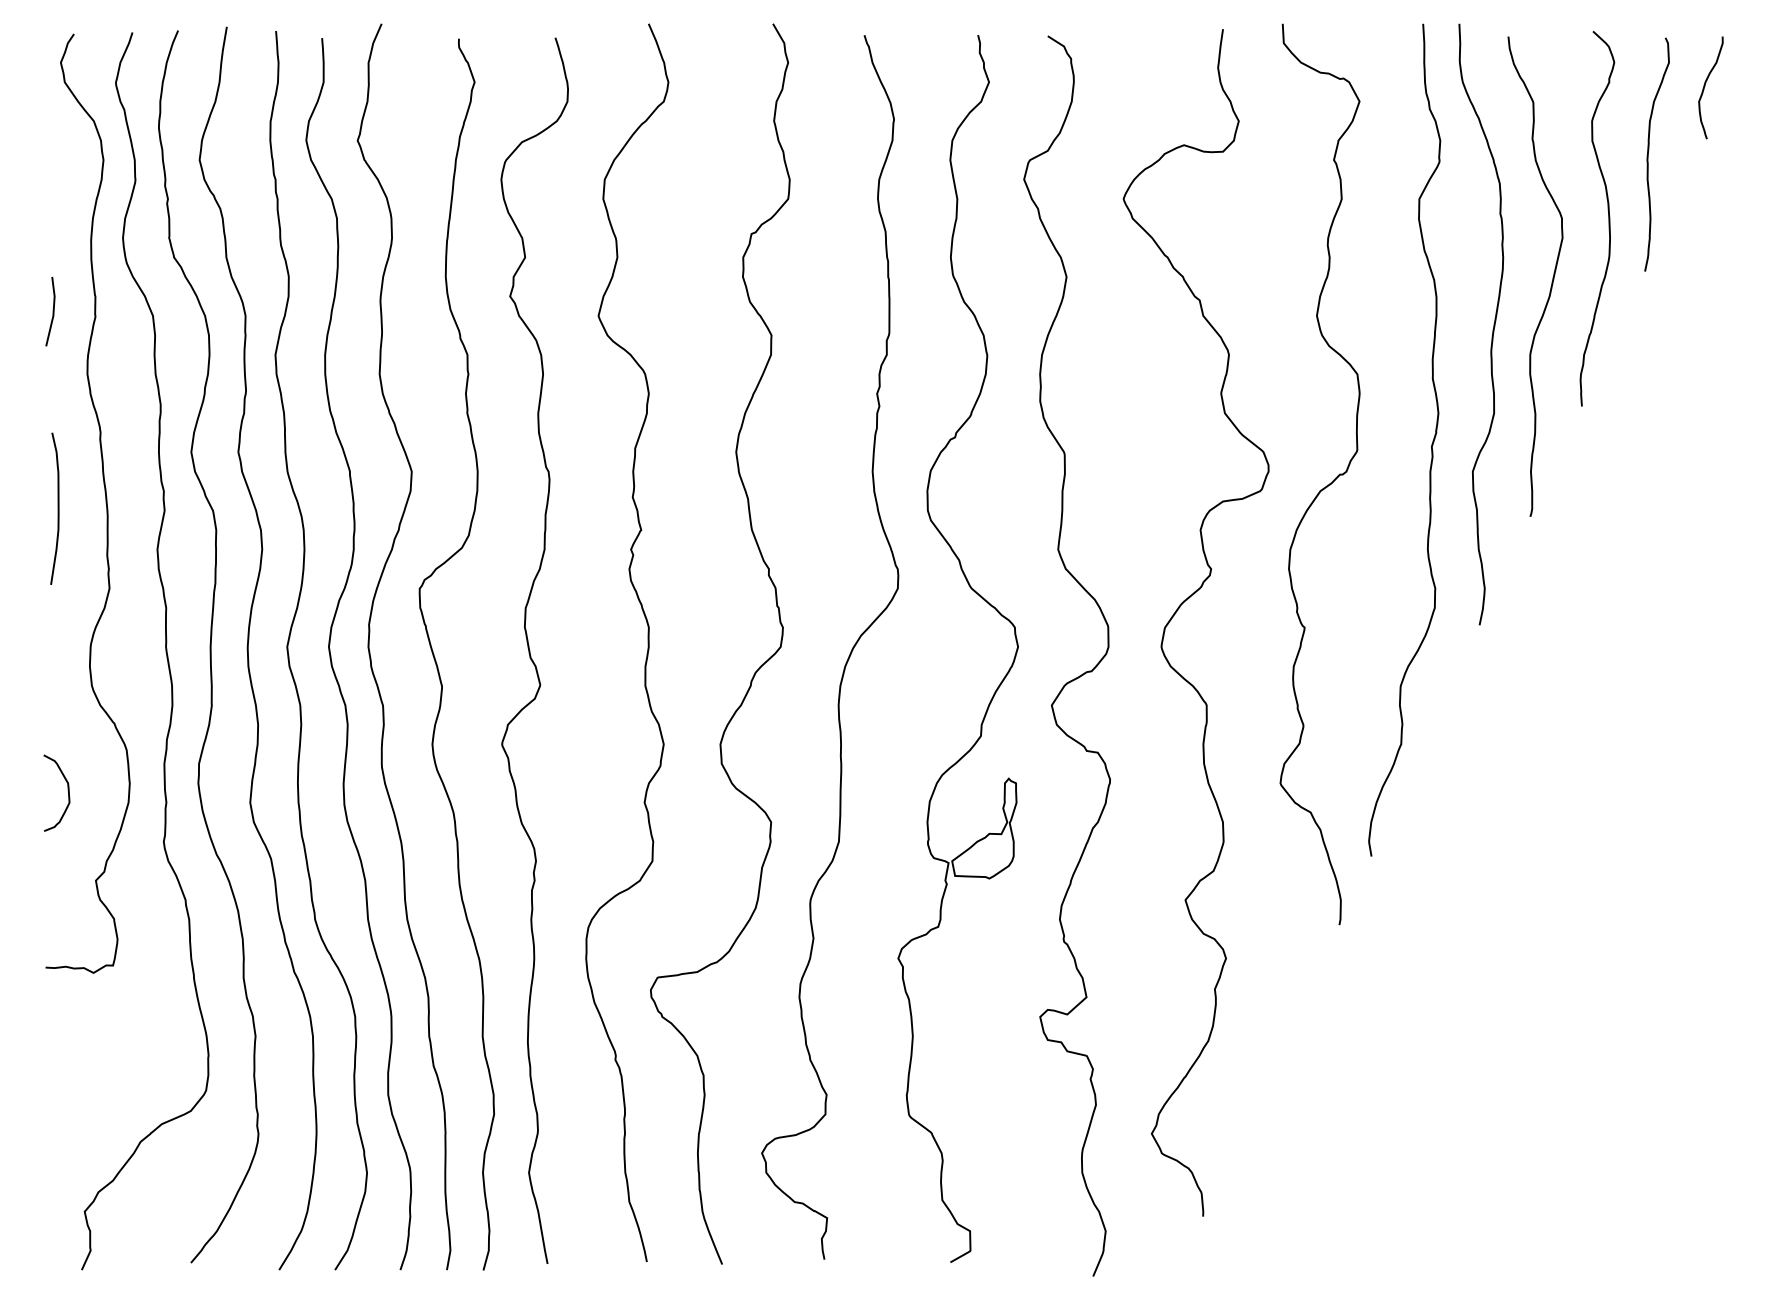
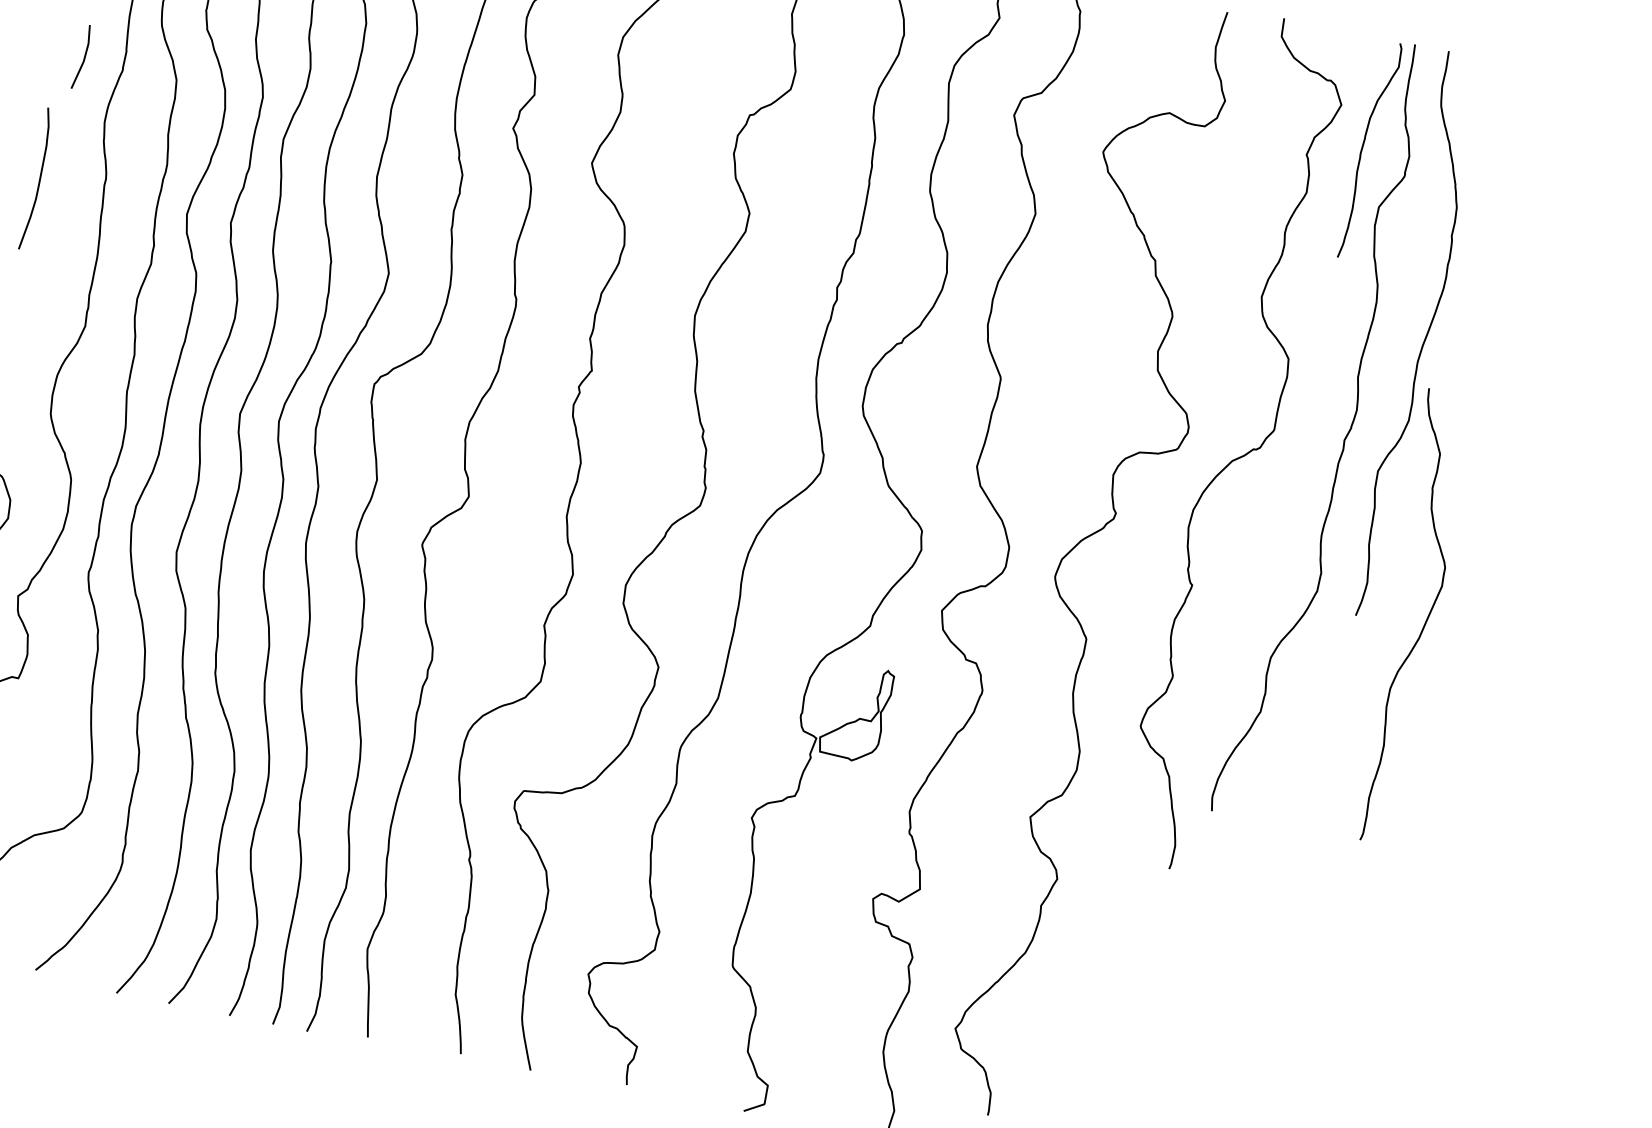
curve: (1648, 154) -> (1362, 148), moved
curve: (1608, 218) -> (1551, 260), removed
curve: (1552, 277) -> (1425, 621), moved
curve: (57, 508) -> (39, 179), moved

